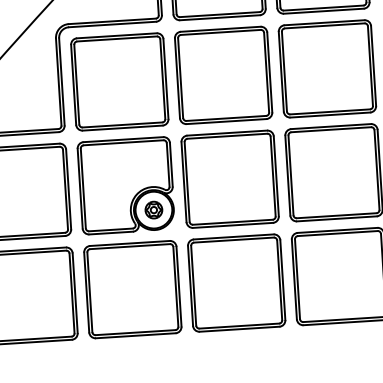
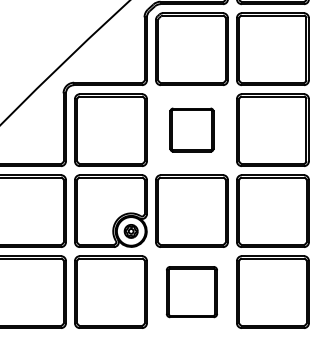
part: (222, 74) -> (191, 129), size x0.6
part: (236, 282) -> (191, 291), size x0.7

